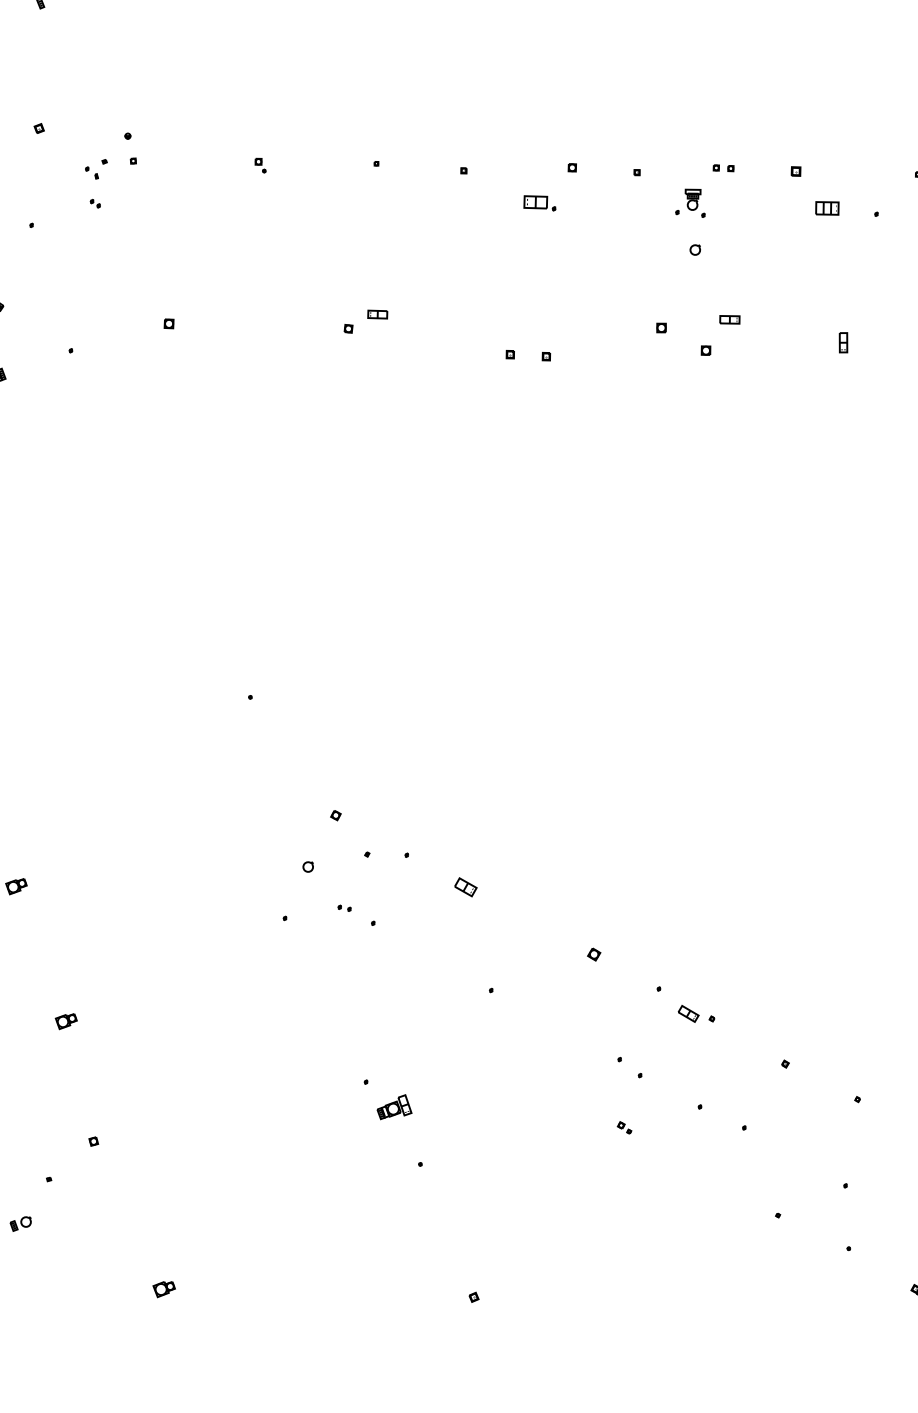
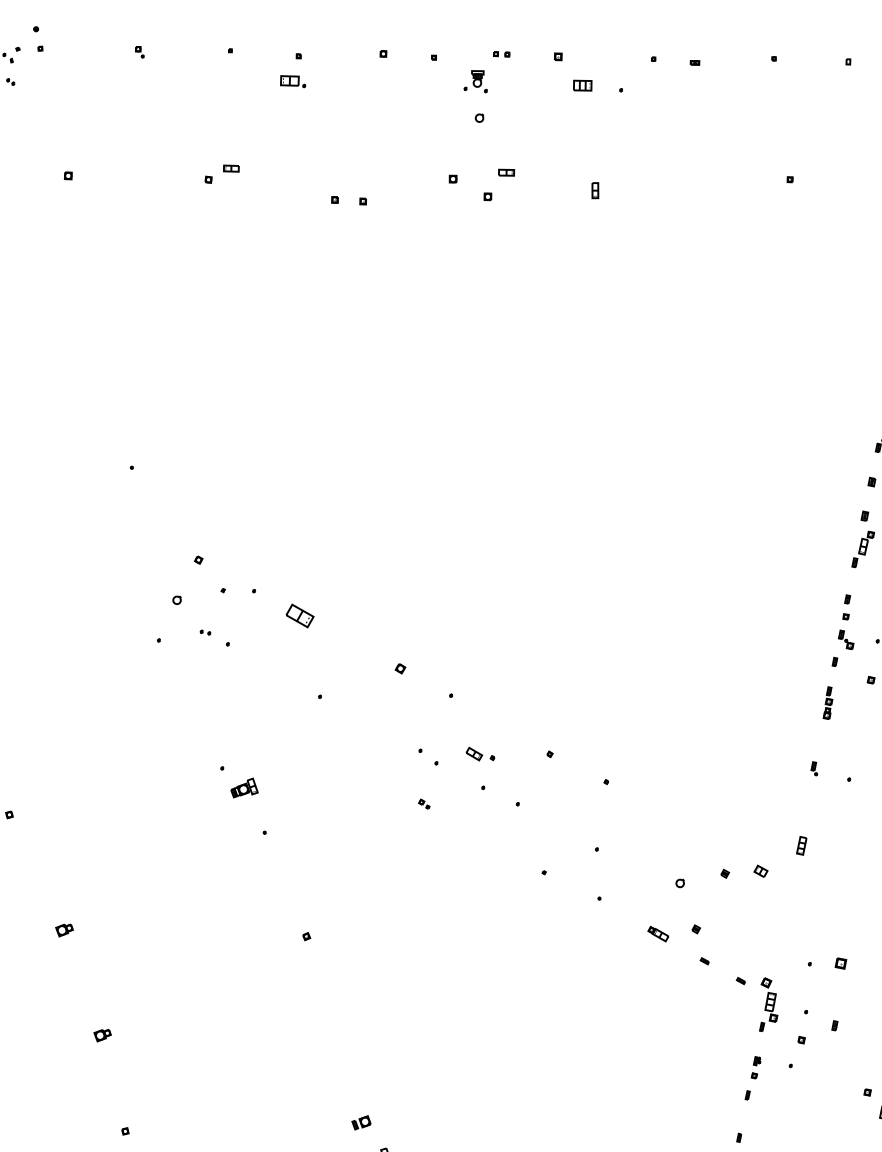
part: (540, 203) -> (293, 81), moved
part: (466, 887) -> (300, 616), size x1.6
part: (696, 1013) -> (480, 753), moved

